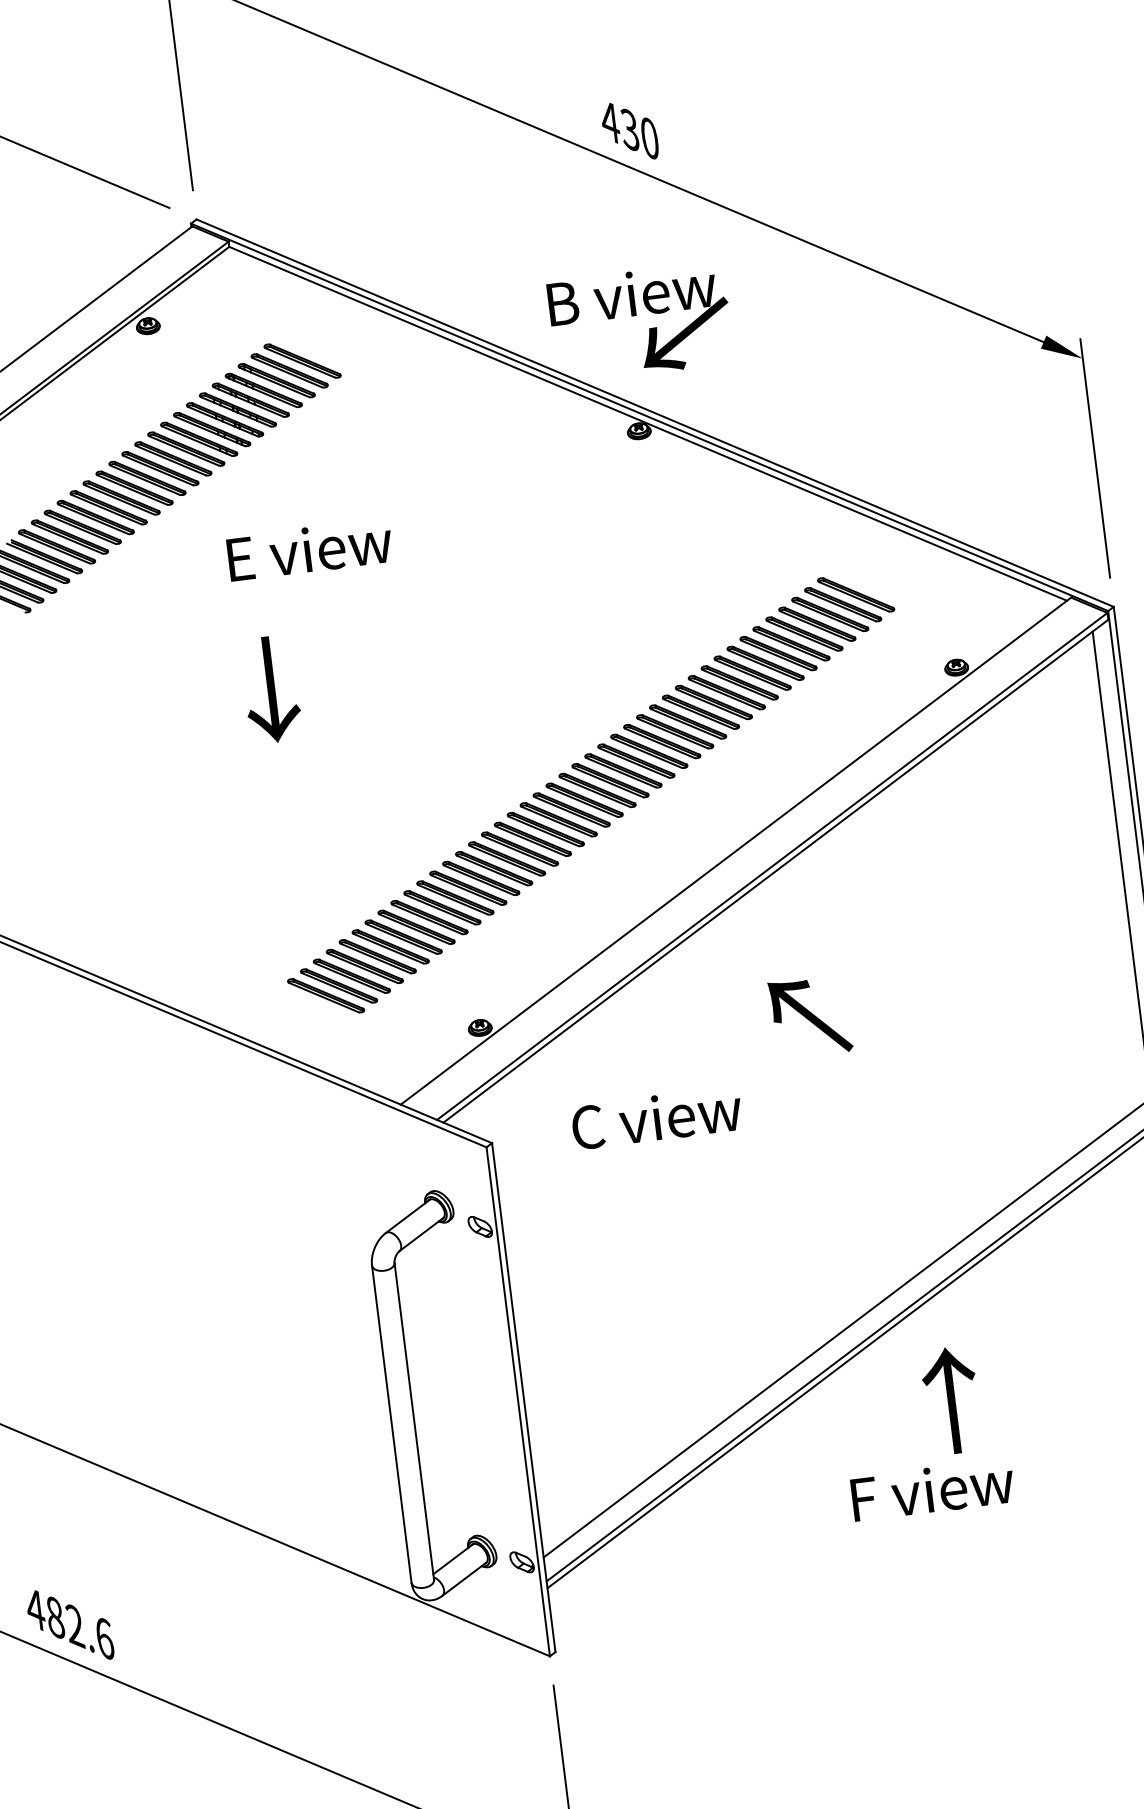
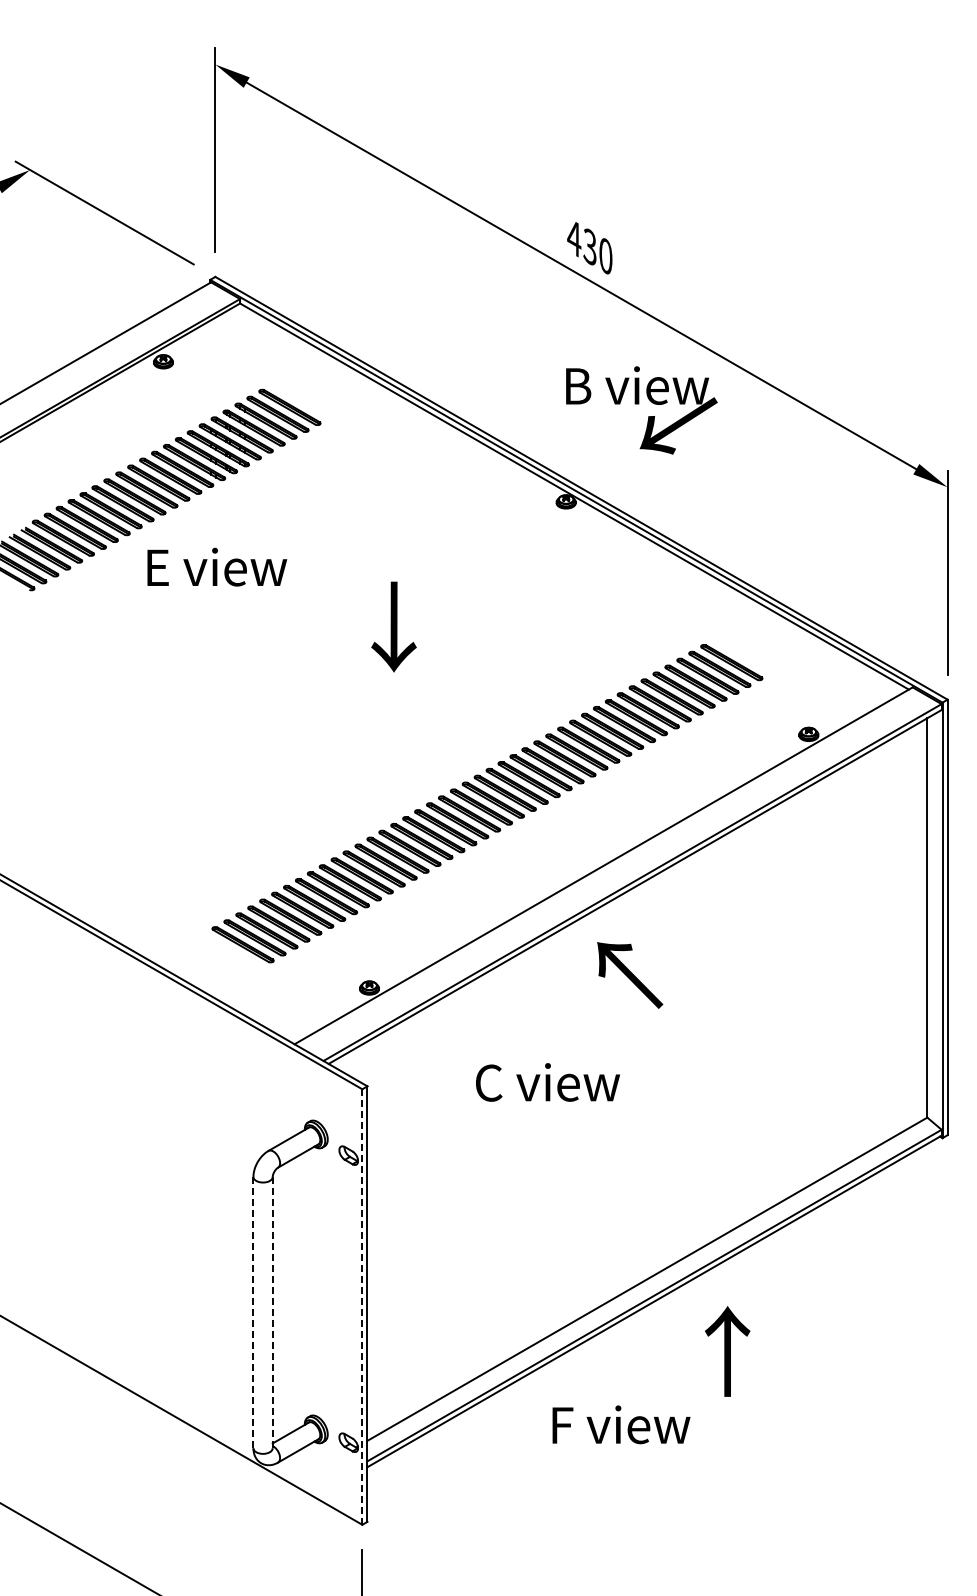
text: (640, 322) -> (641, 410), moved
text: (310, 548) -> (217, 566), moved
text: (270, 689) -> (393, 626), moved
text: (811, 1016) -> (630, 975), moved
text: (656, 1118) -> (547, 1082), moved
line: (518, 1402) -> (362, 1307), solid -> dashed
line: (414, 1421) -> (272, 1312), solid -> dashed
line: (391, 1424) -> (253, 1312), solid -> dashed
text: (932, 1489) -> (621, 1424), moved

